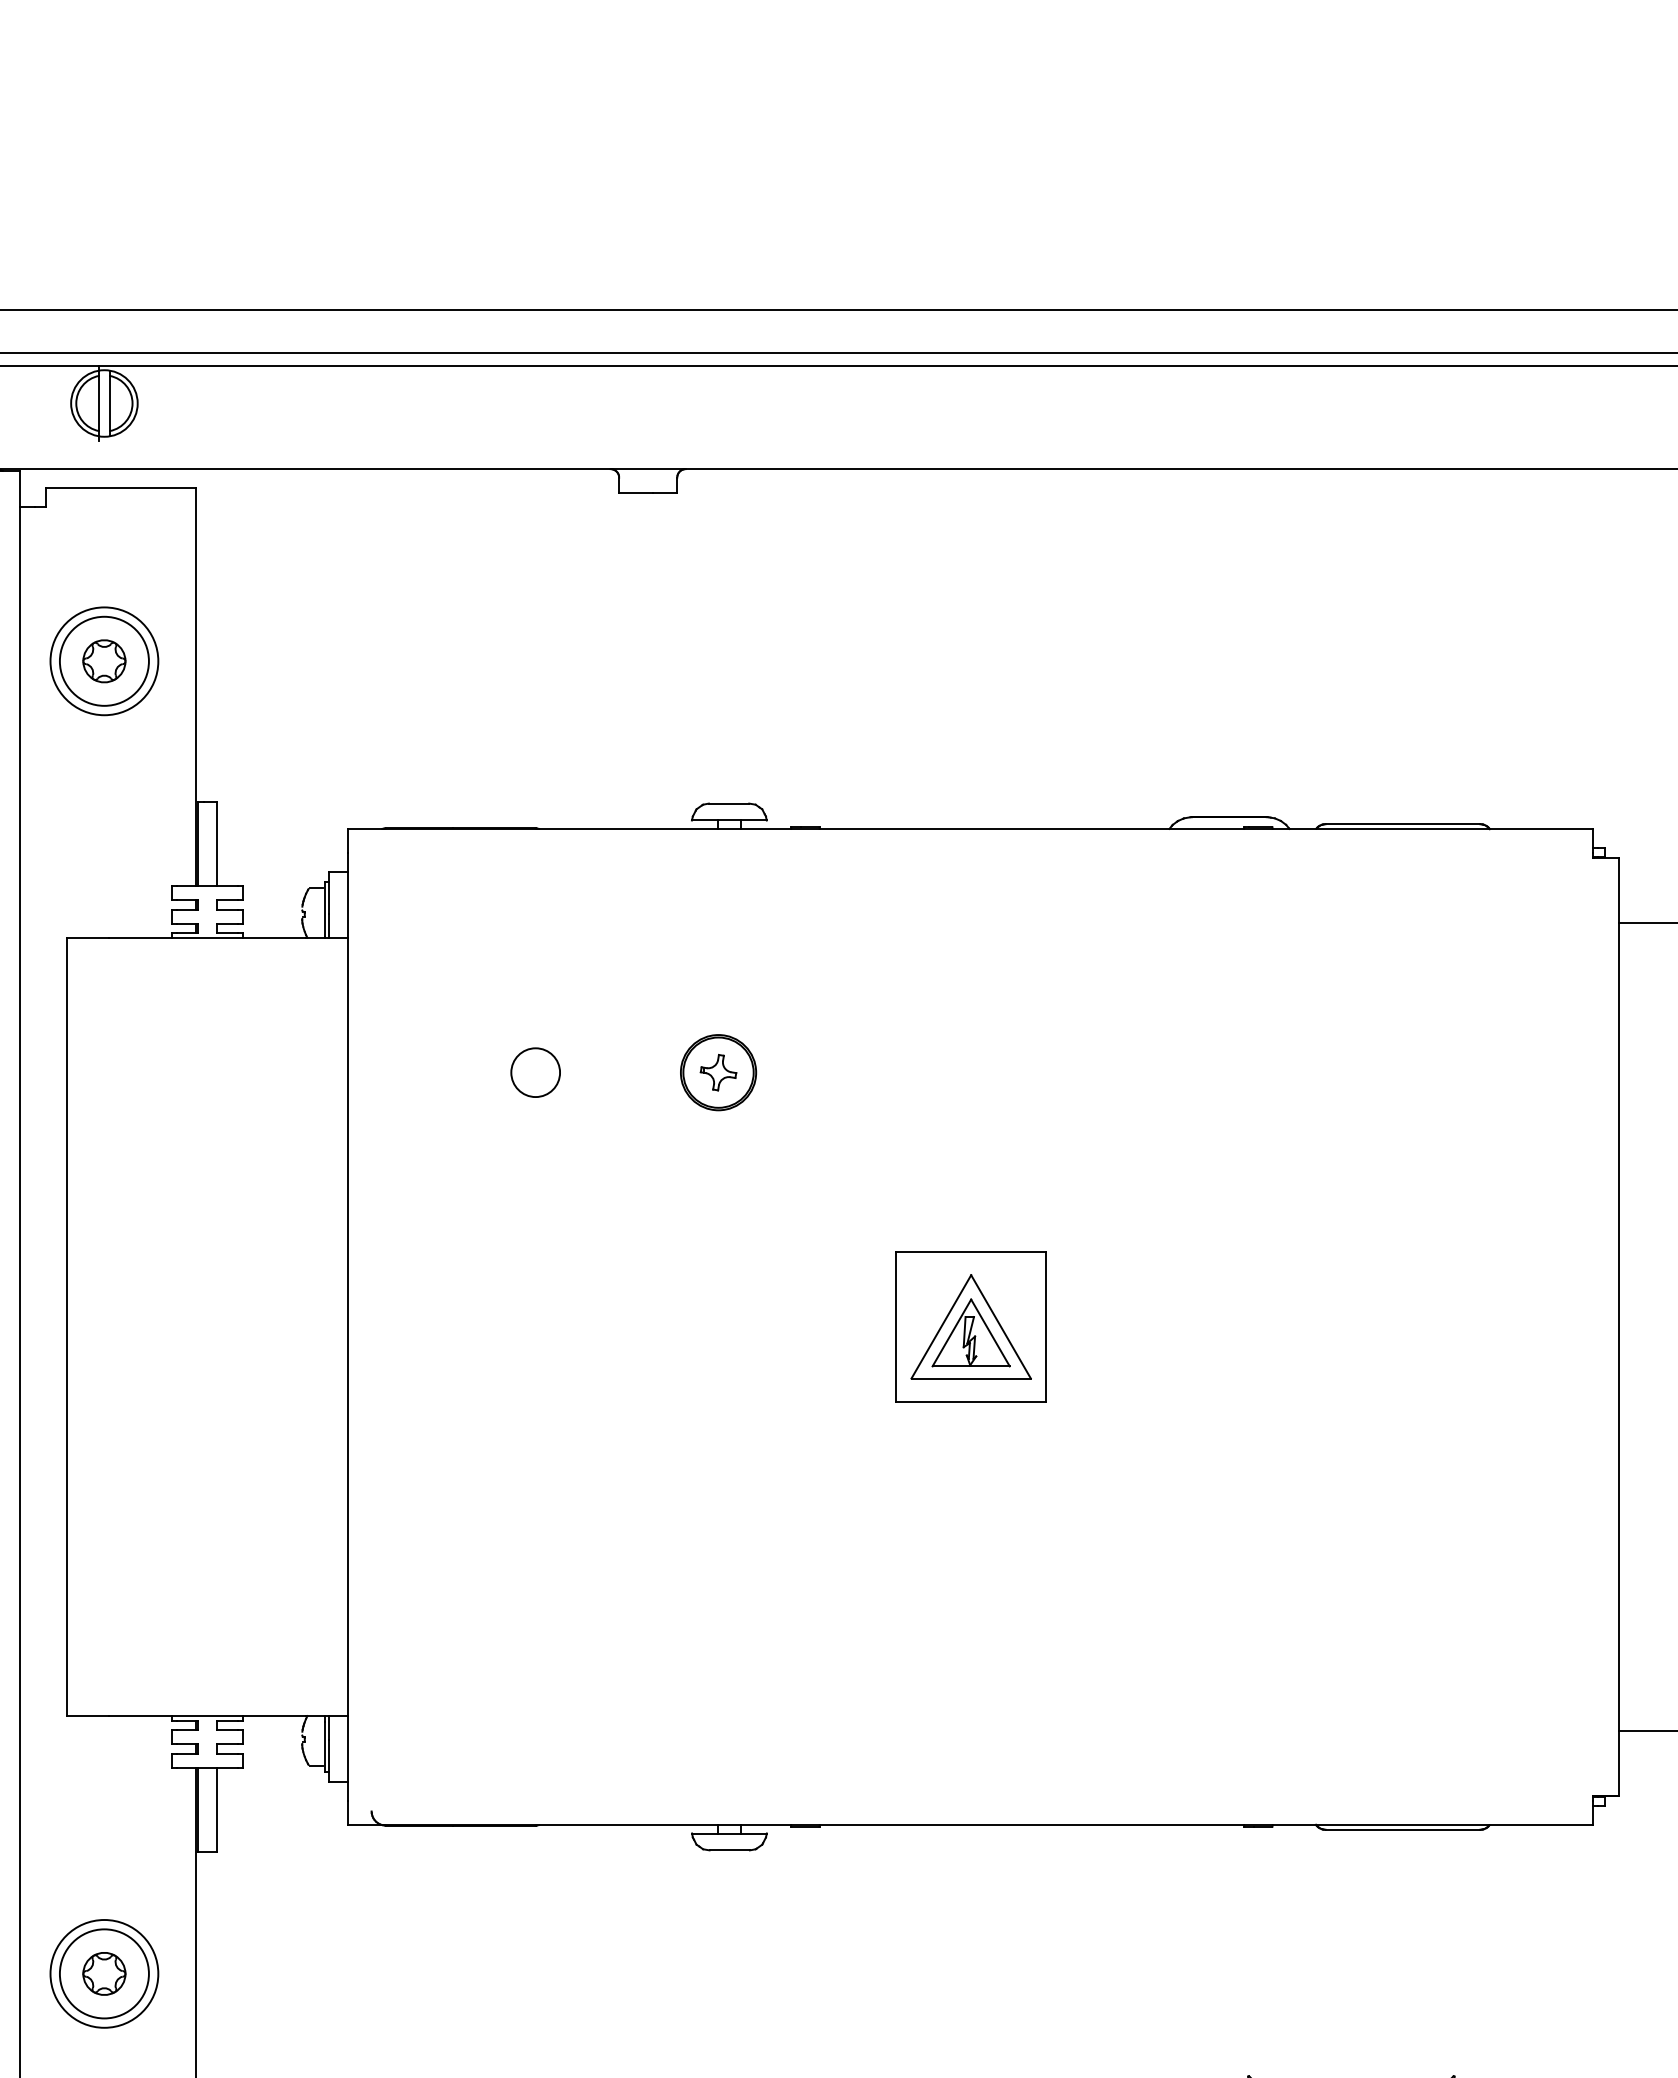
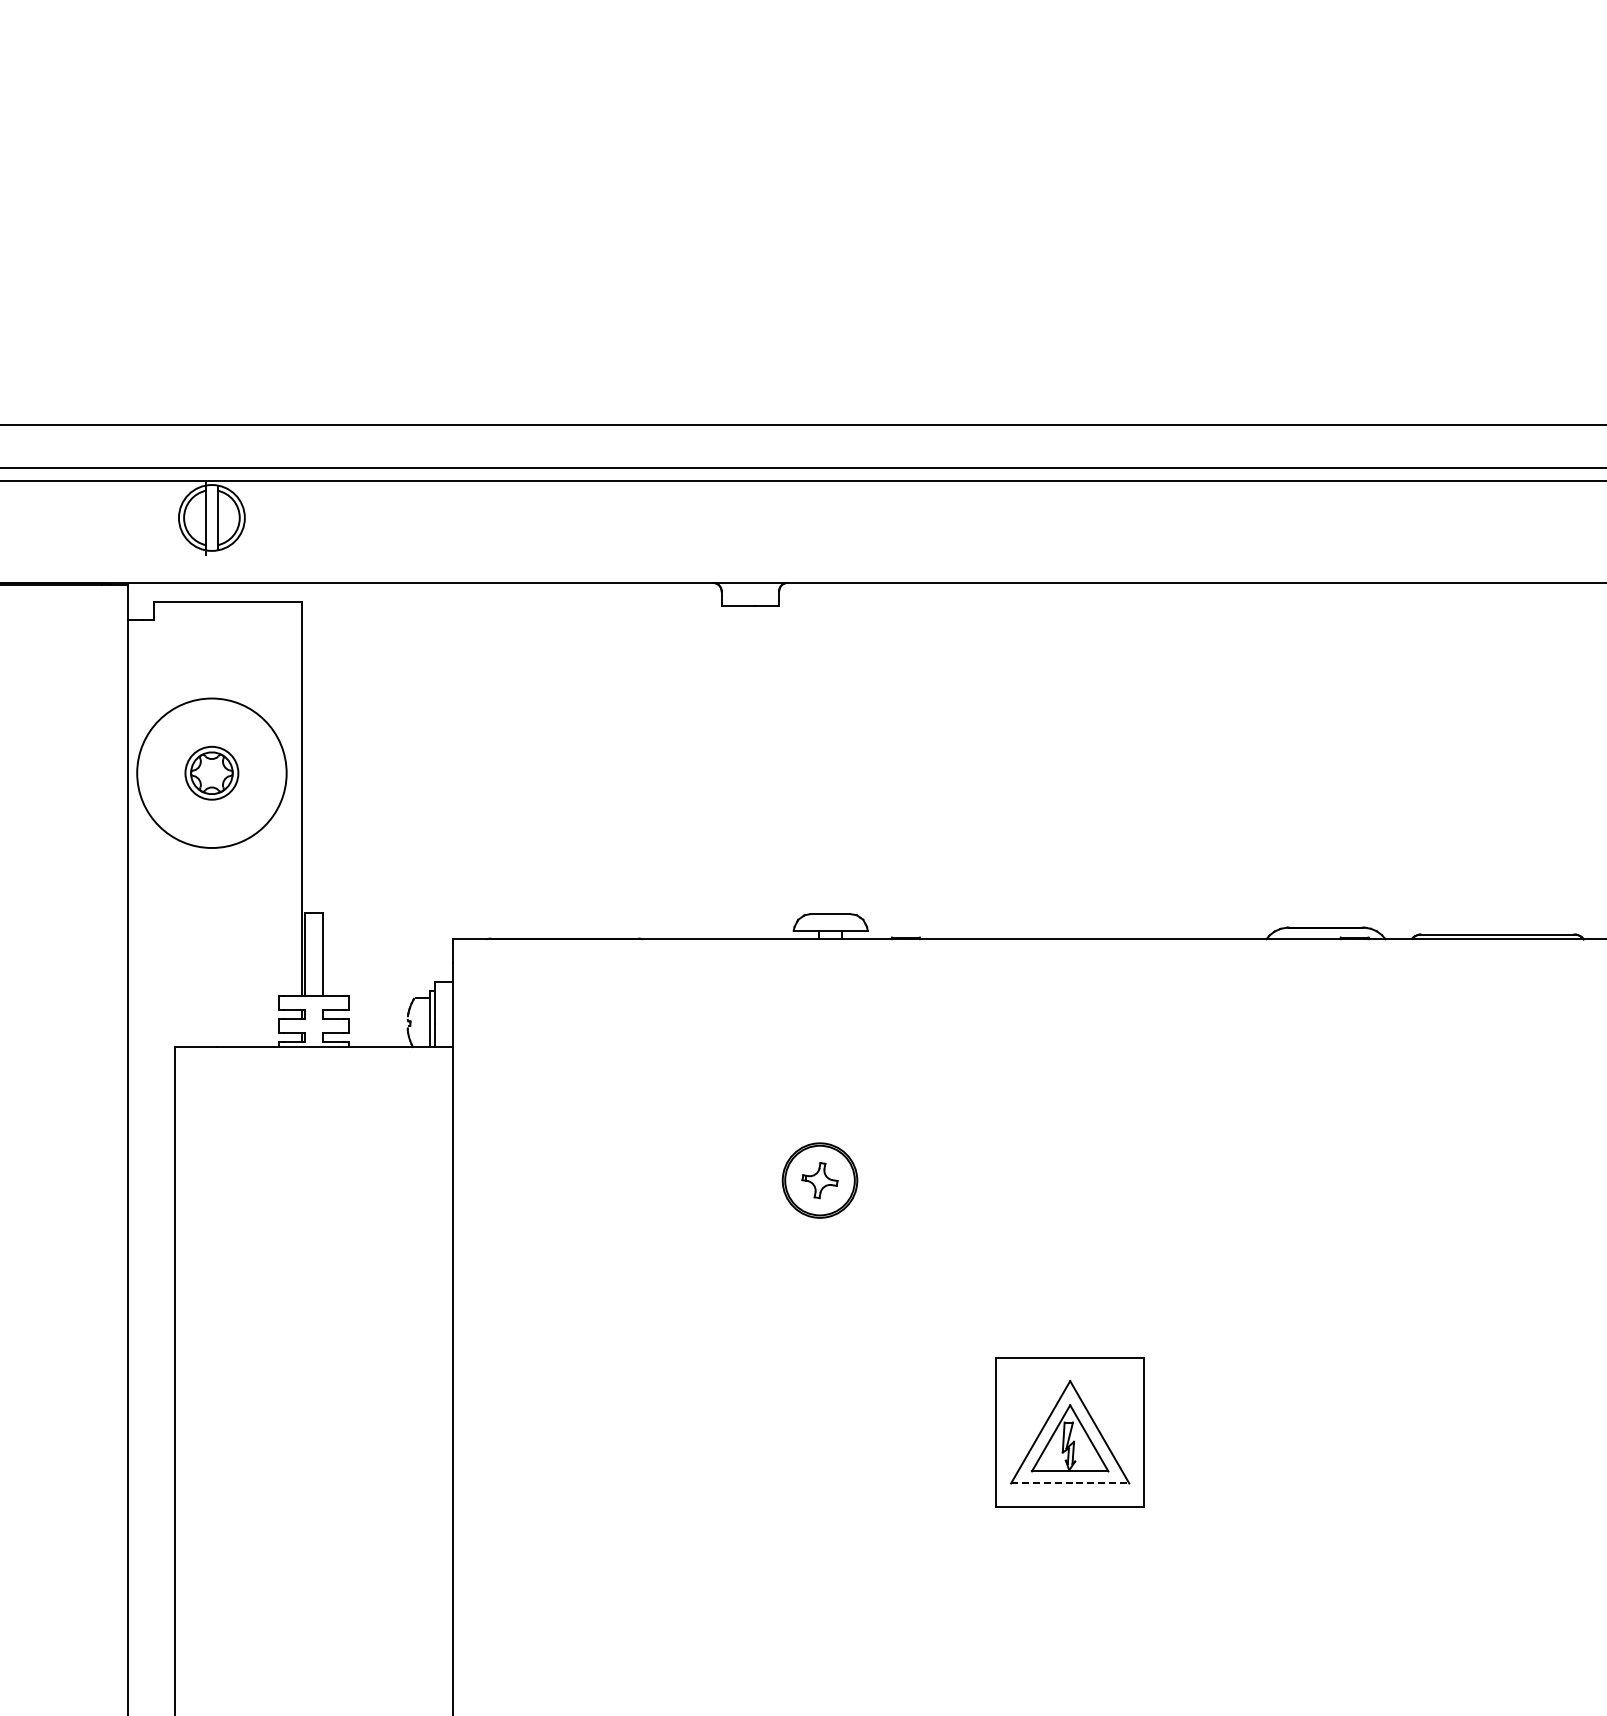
circle: (103, 660) -> (211, 772), size x0.6
circle: (104, 661) -> (212, 773), size x1.4
circle: (535, 1072) -> (638, 1180), removed
line: (971, 1378) -> (1070, 1483), solid -> dashed

